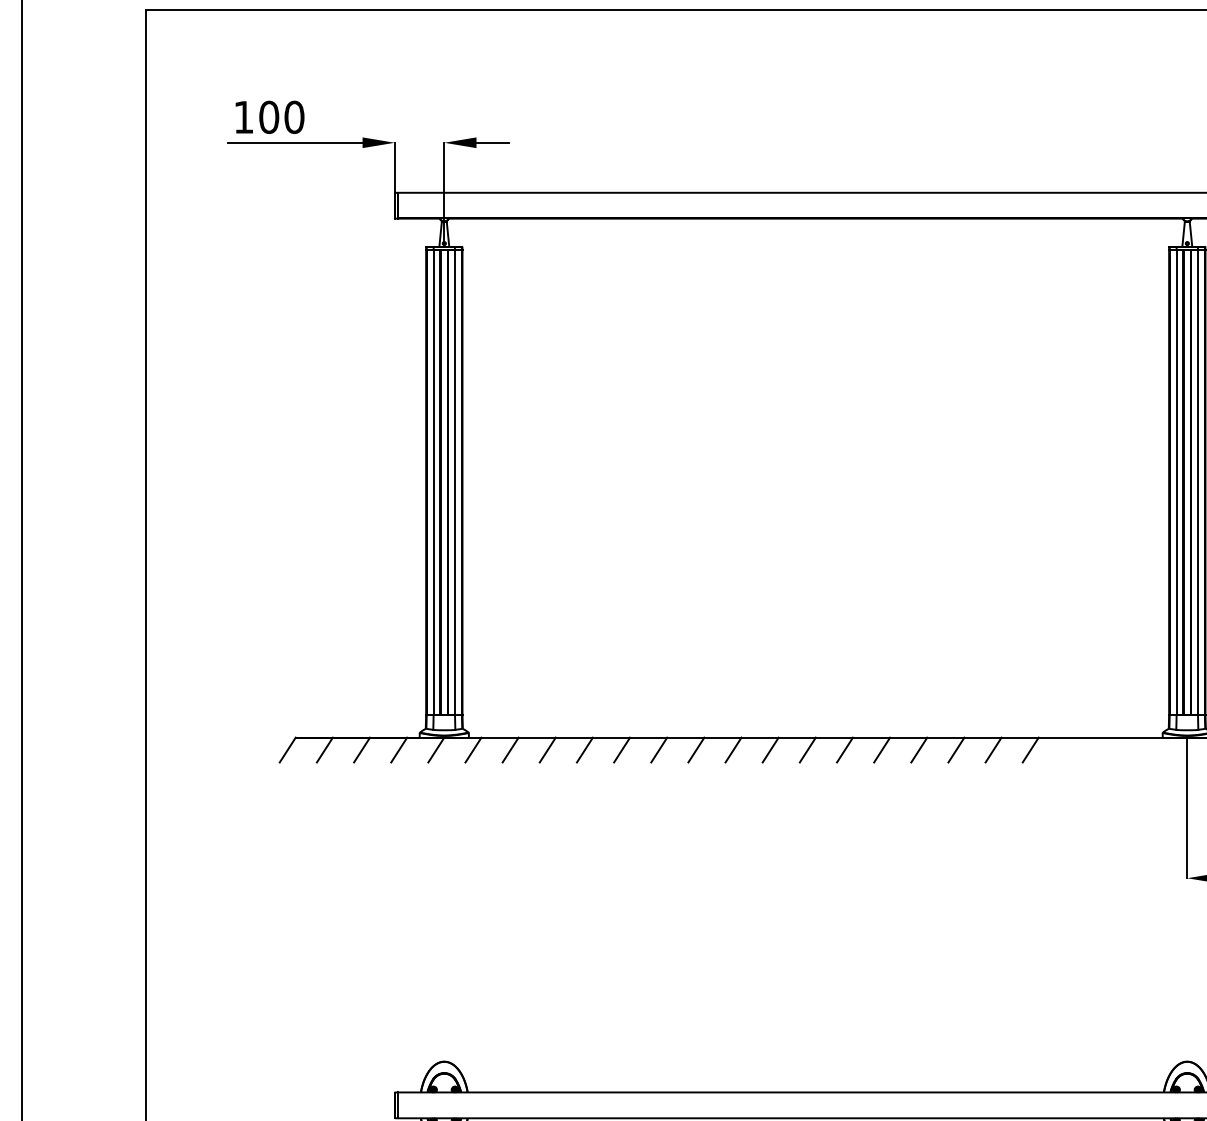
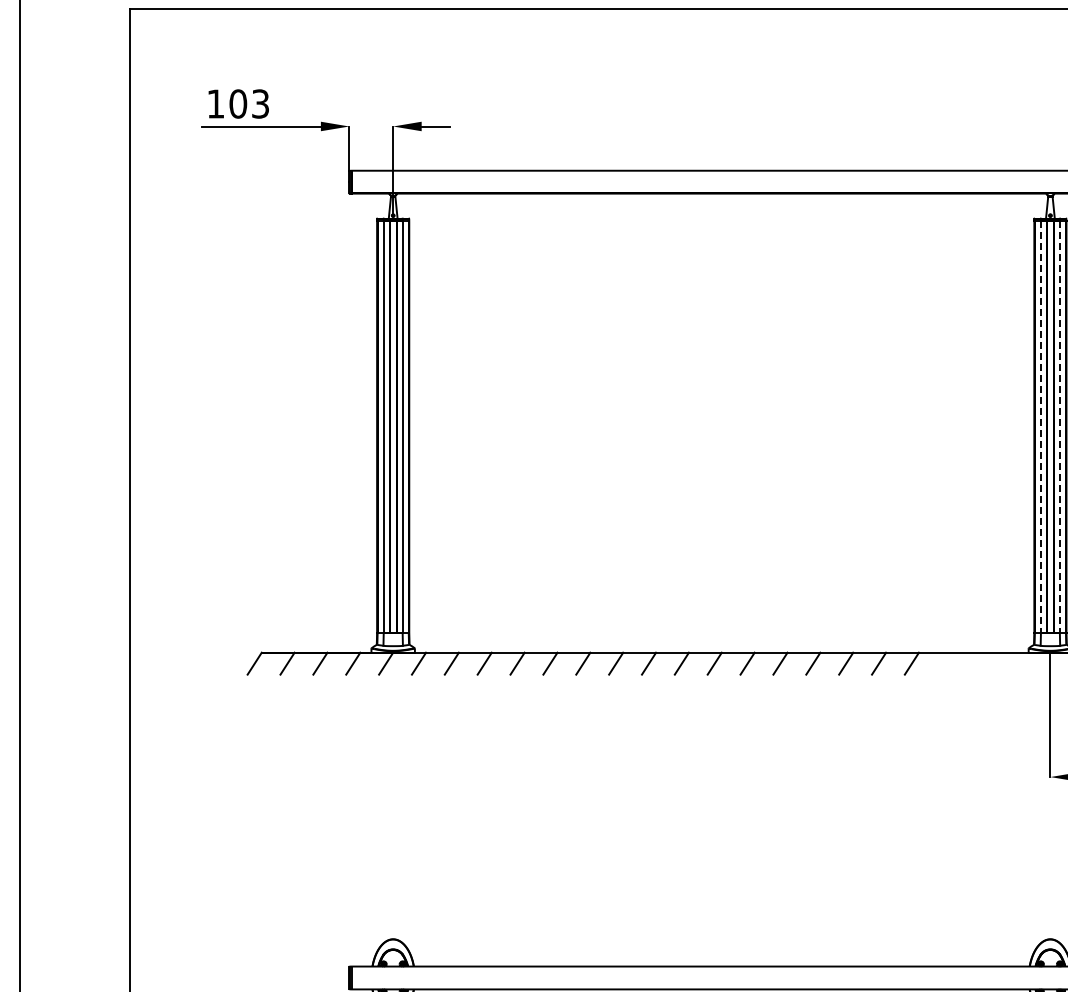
text: (294, 116) -> (260, 103), 100 -> 103
line: (1176, 483) -> (1040, 427), solid -> dashed
line: (1197, 483) -> (1059, 427), solid -> dashed

